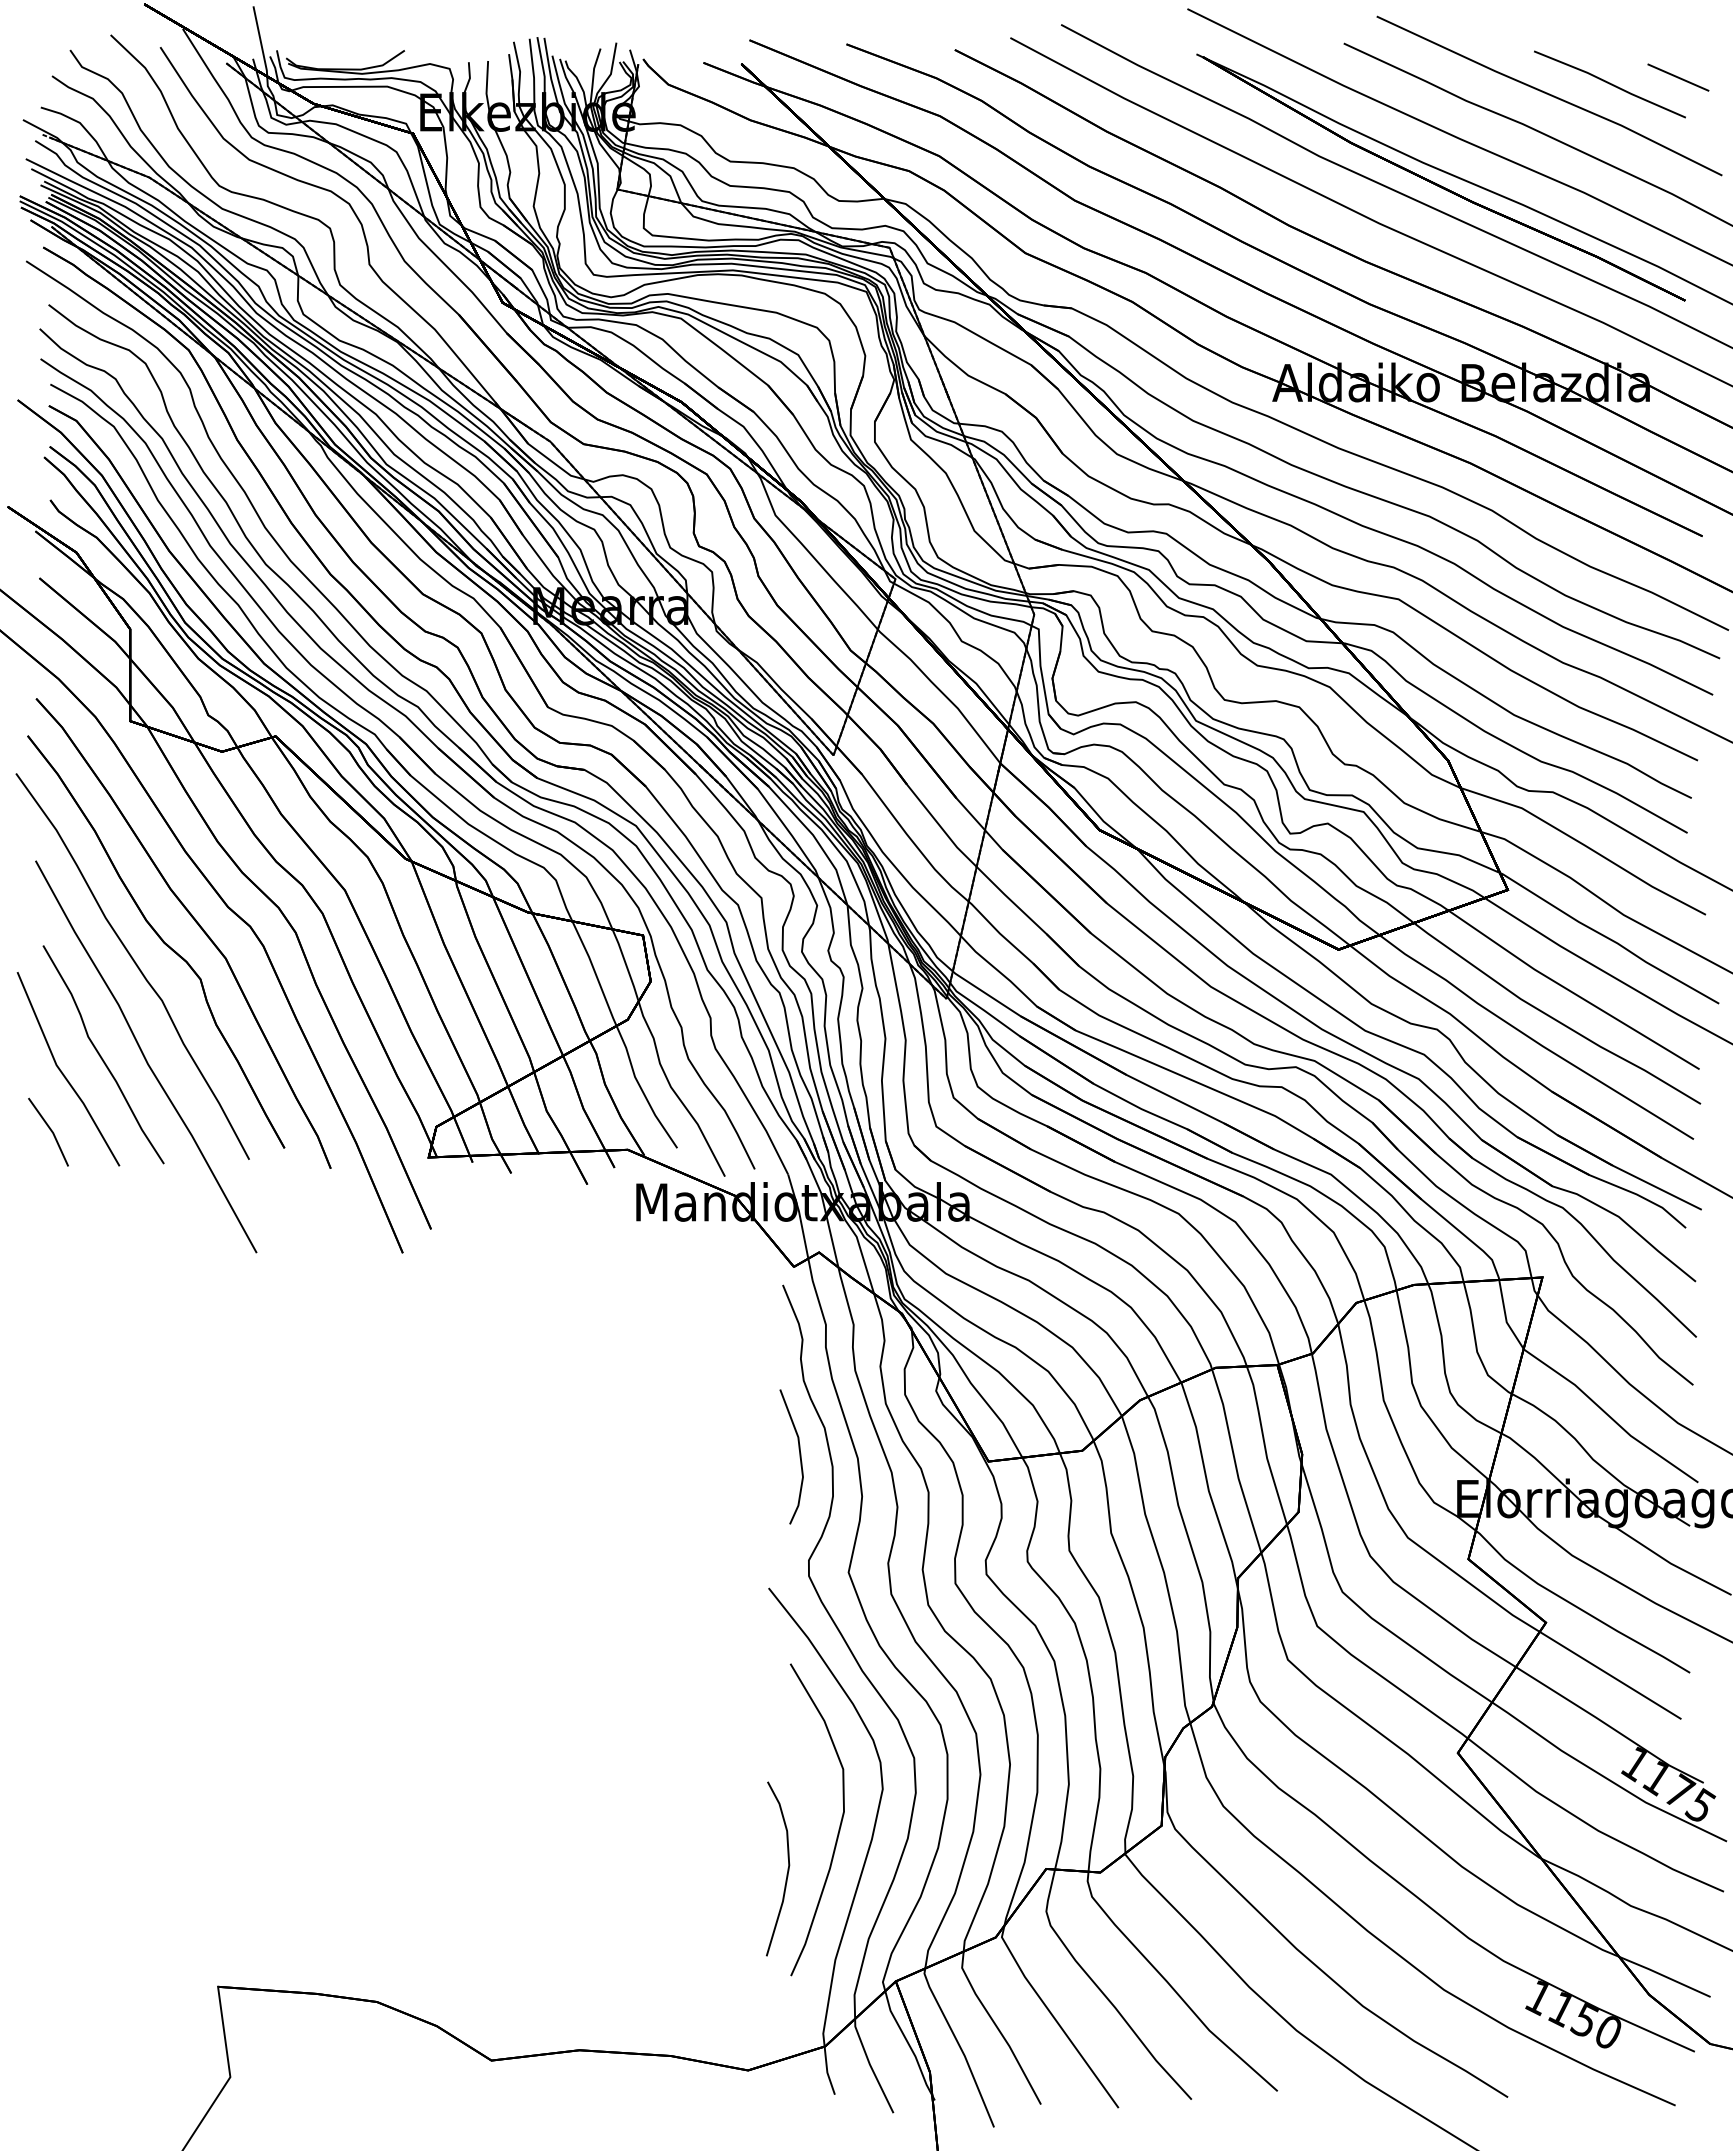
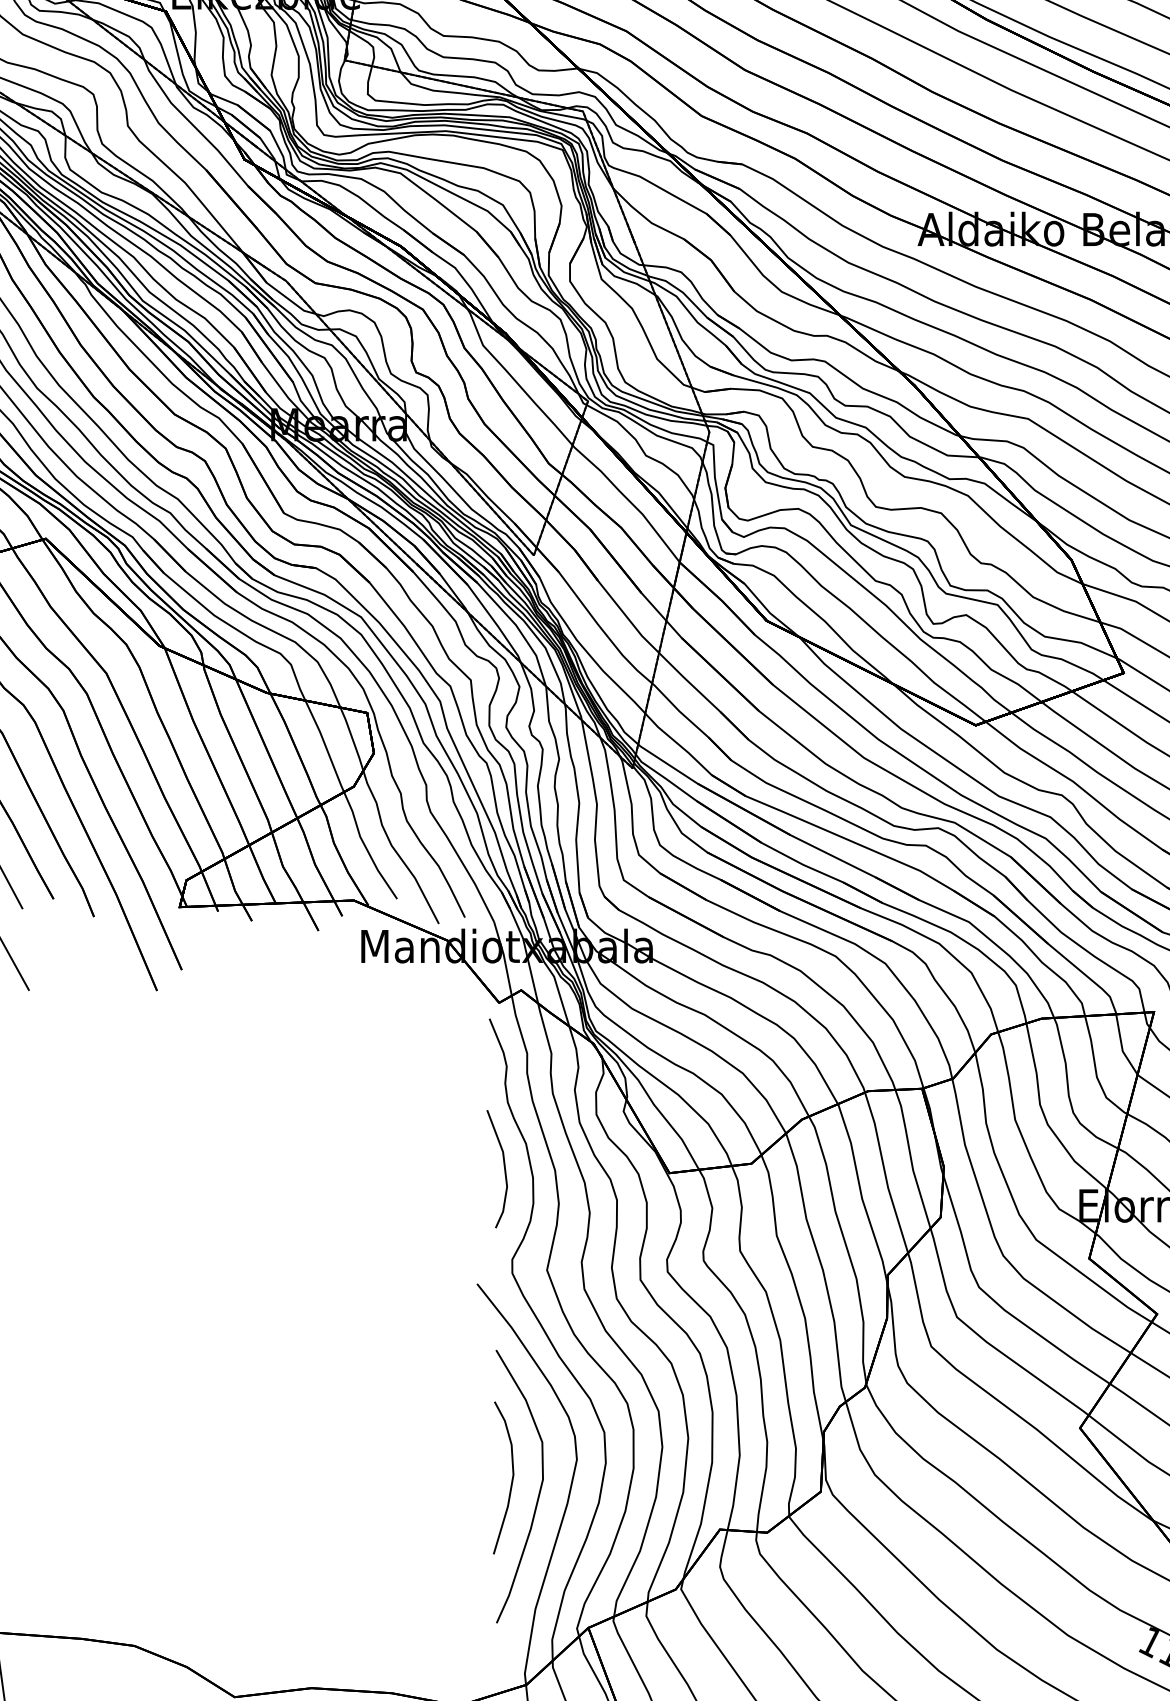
part: (787, 1868) -> (511, 1477), moved

